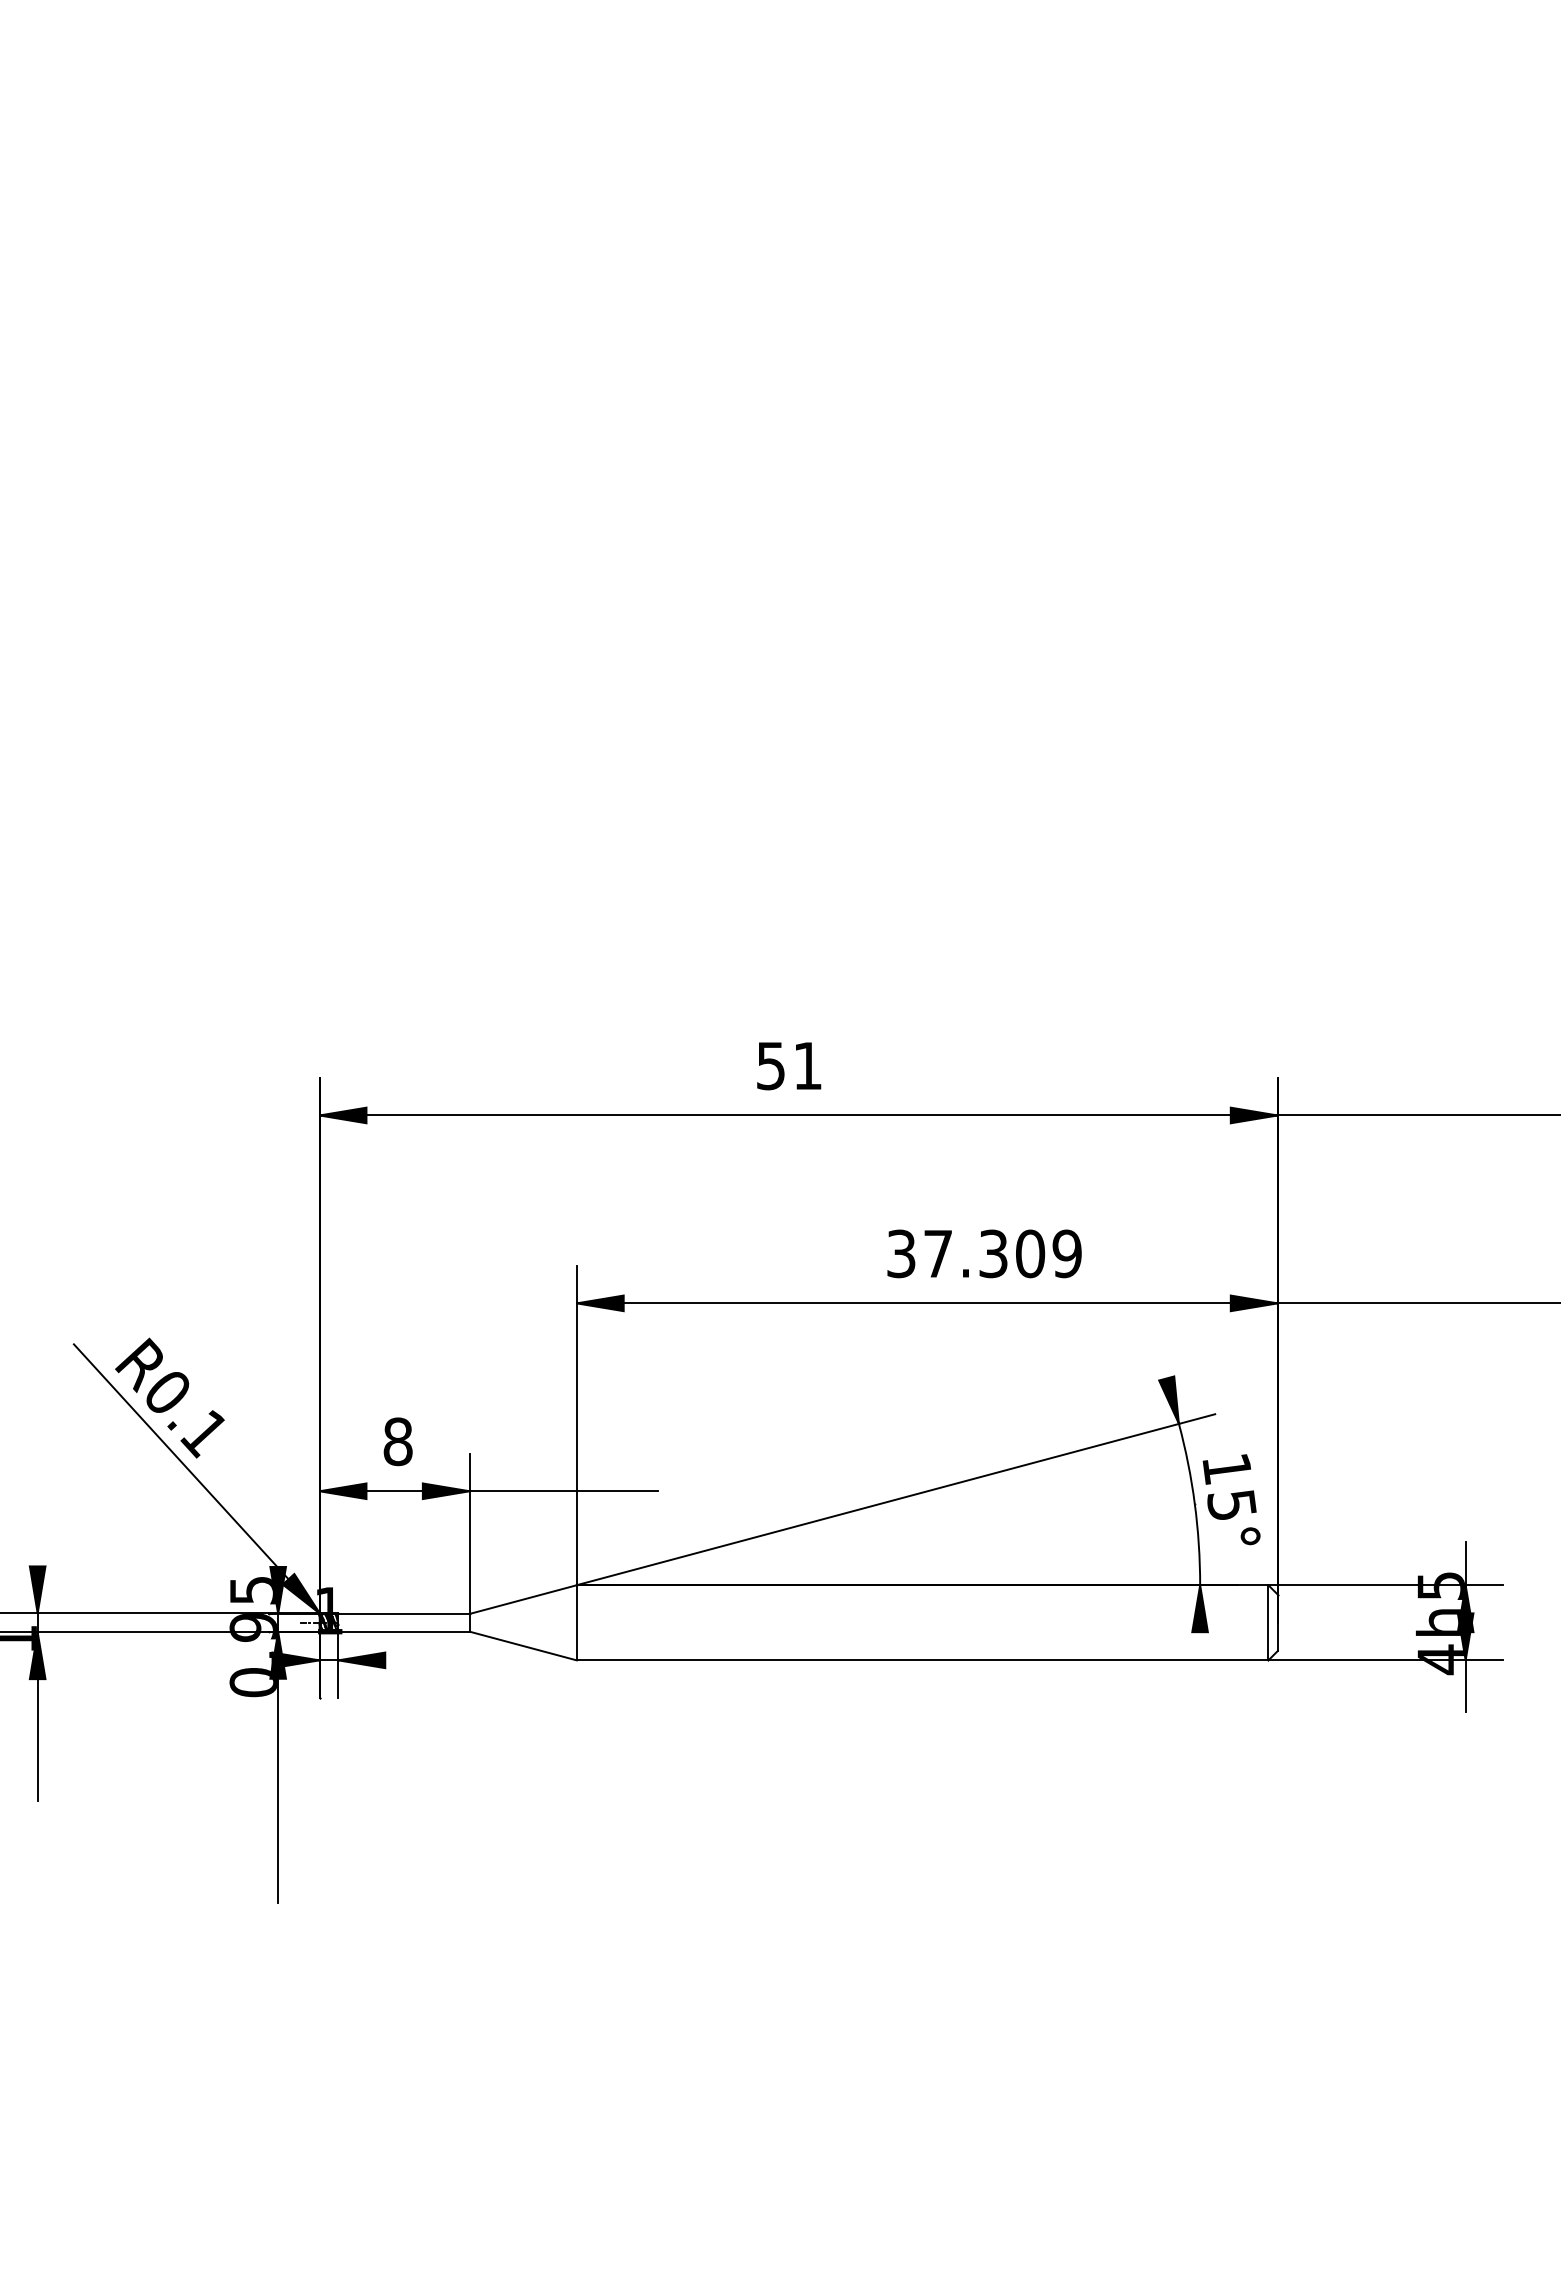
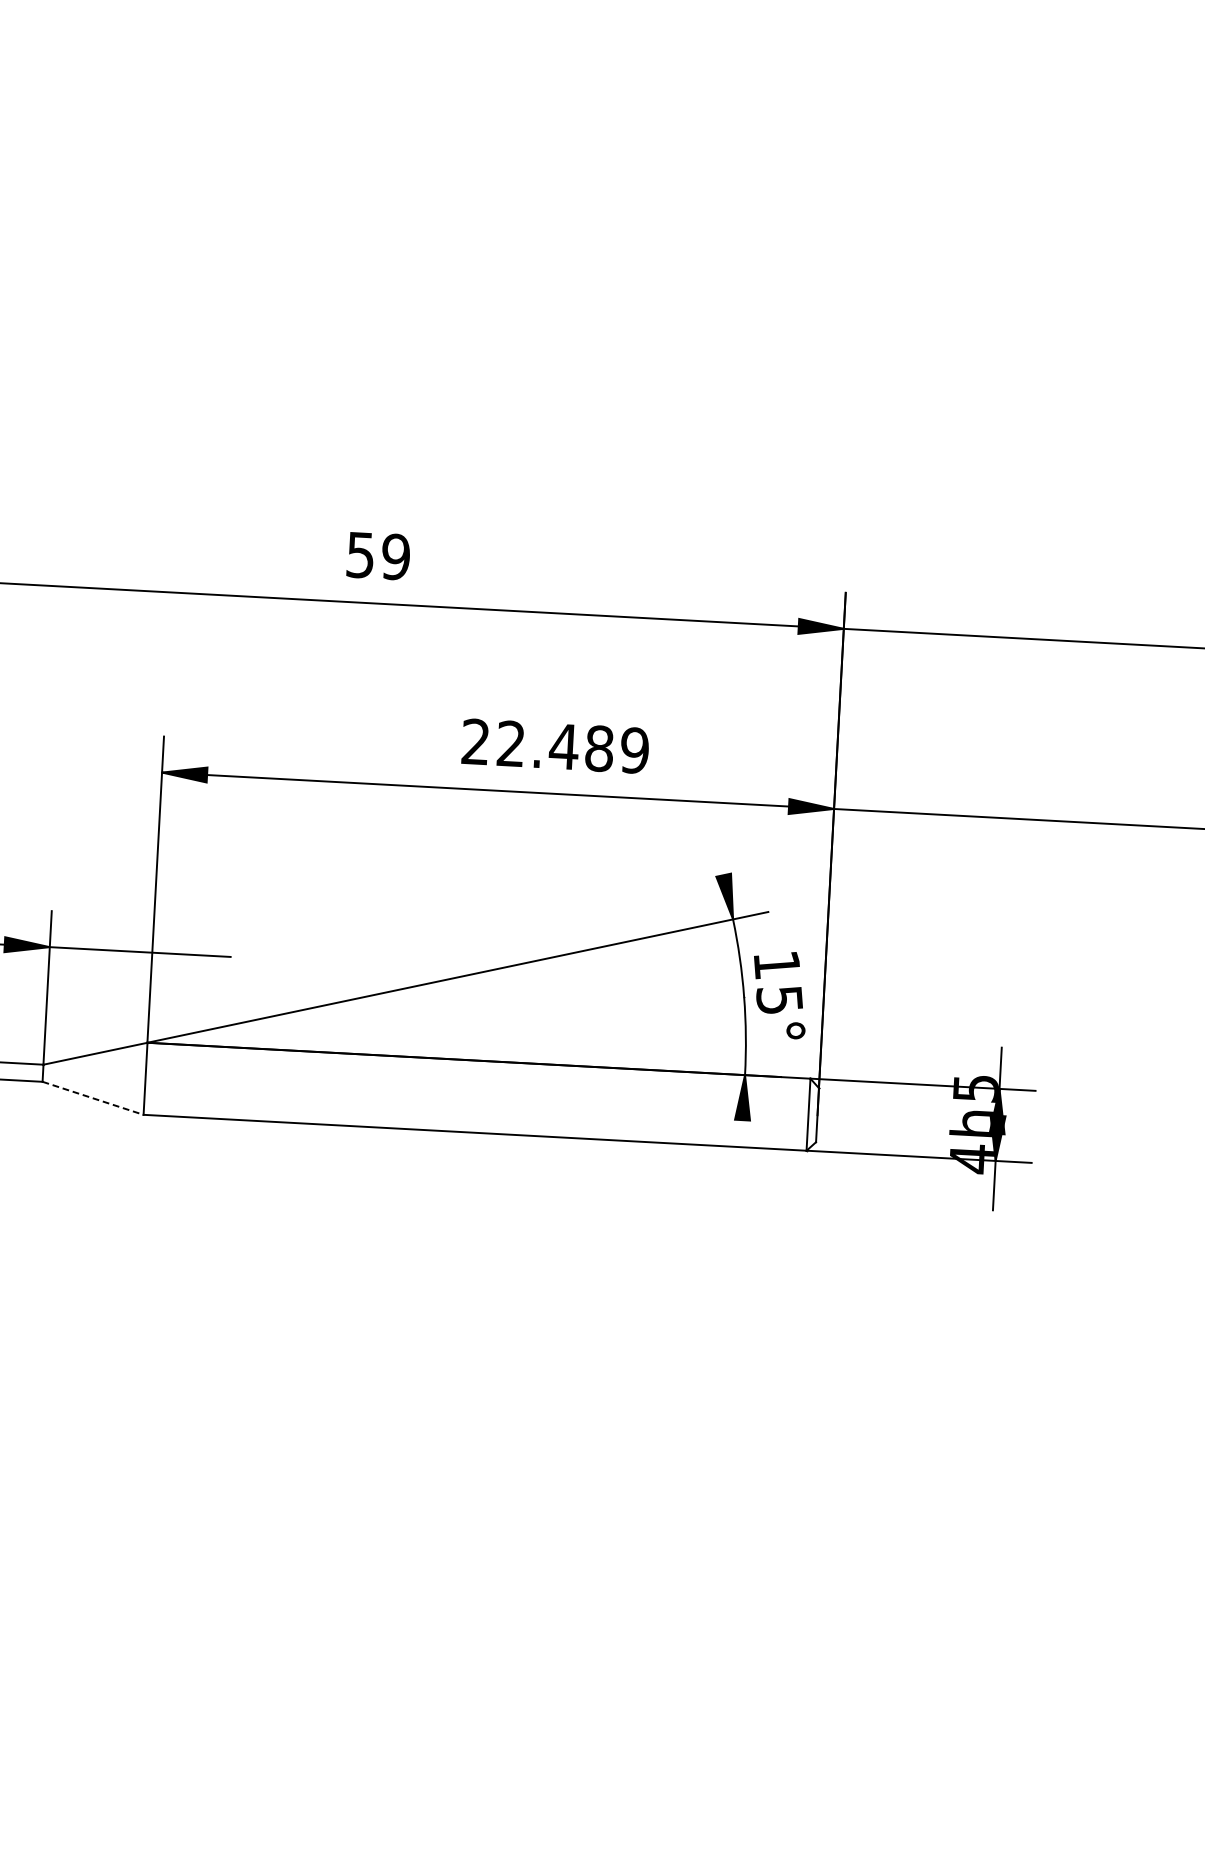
text: (807, 1065) -> (395, 556), 51 -> 59
text: (966, 1253) -> (538, 745), 37.309 -> 22.489
line: (523, 1646) -> (93, 1098), solid -> dashed

